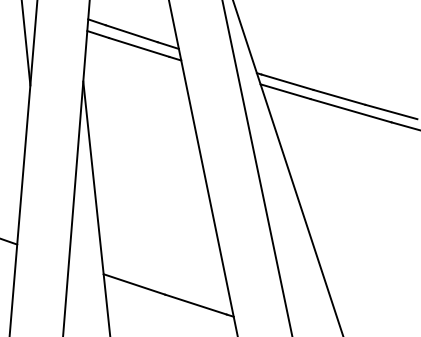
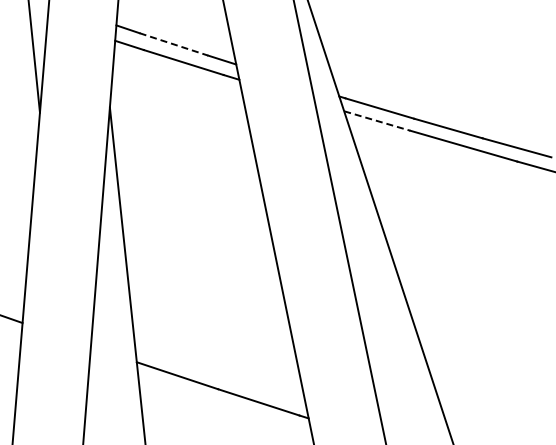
line: (132, 33) -> (174, 44), solid -> dashed
line: (285, 92) -> (377, 121), solid -> dashed

